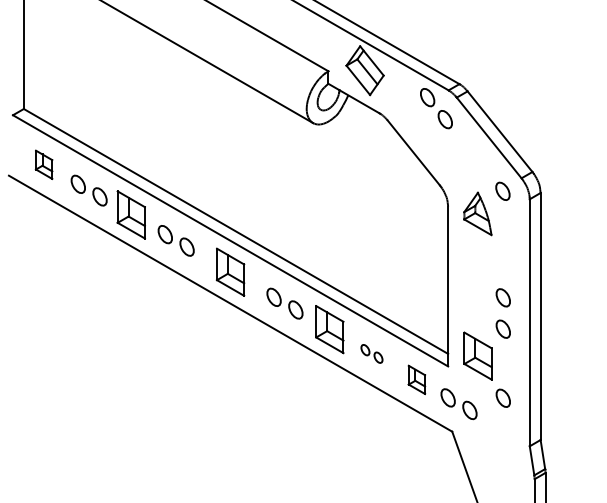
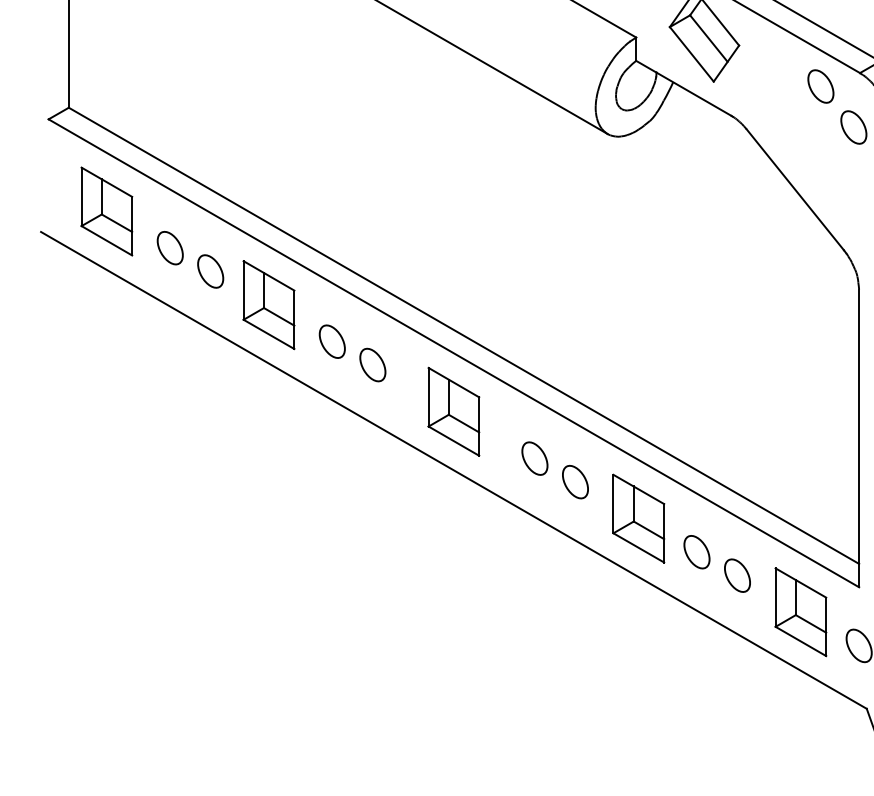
part: (43, 164) -> (105, 211), size x1.67
part: (371, 353) -> (716, 563), size x1.67
part: (416, 379) -> (800, 611), size x1.67

